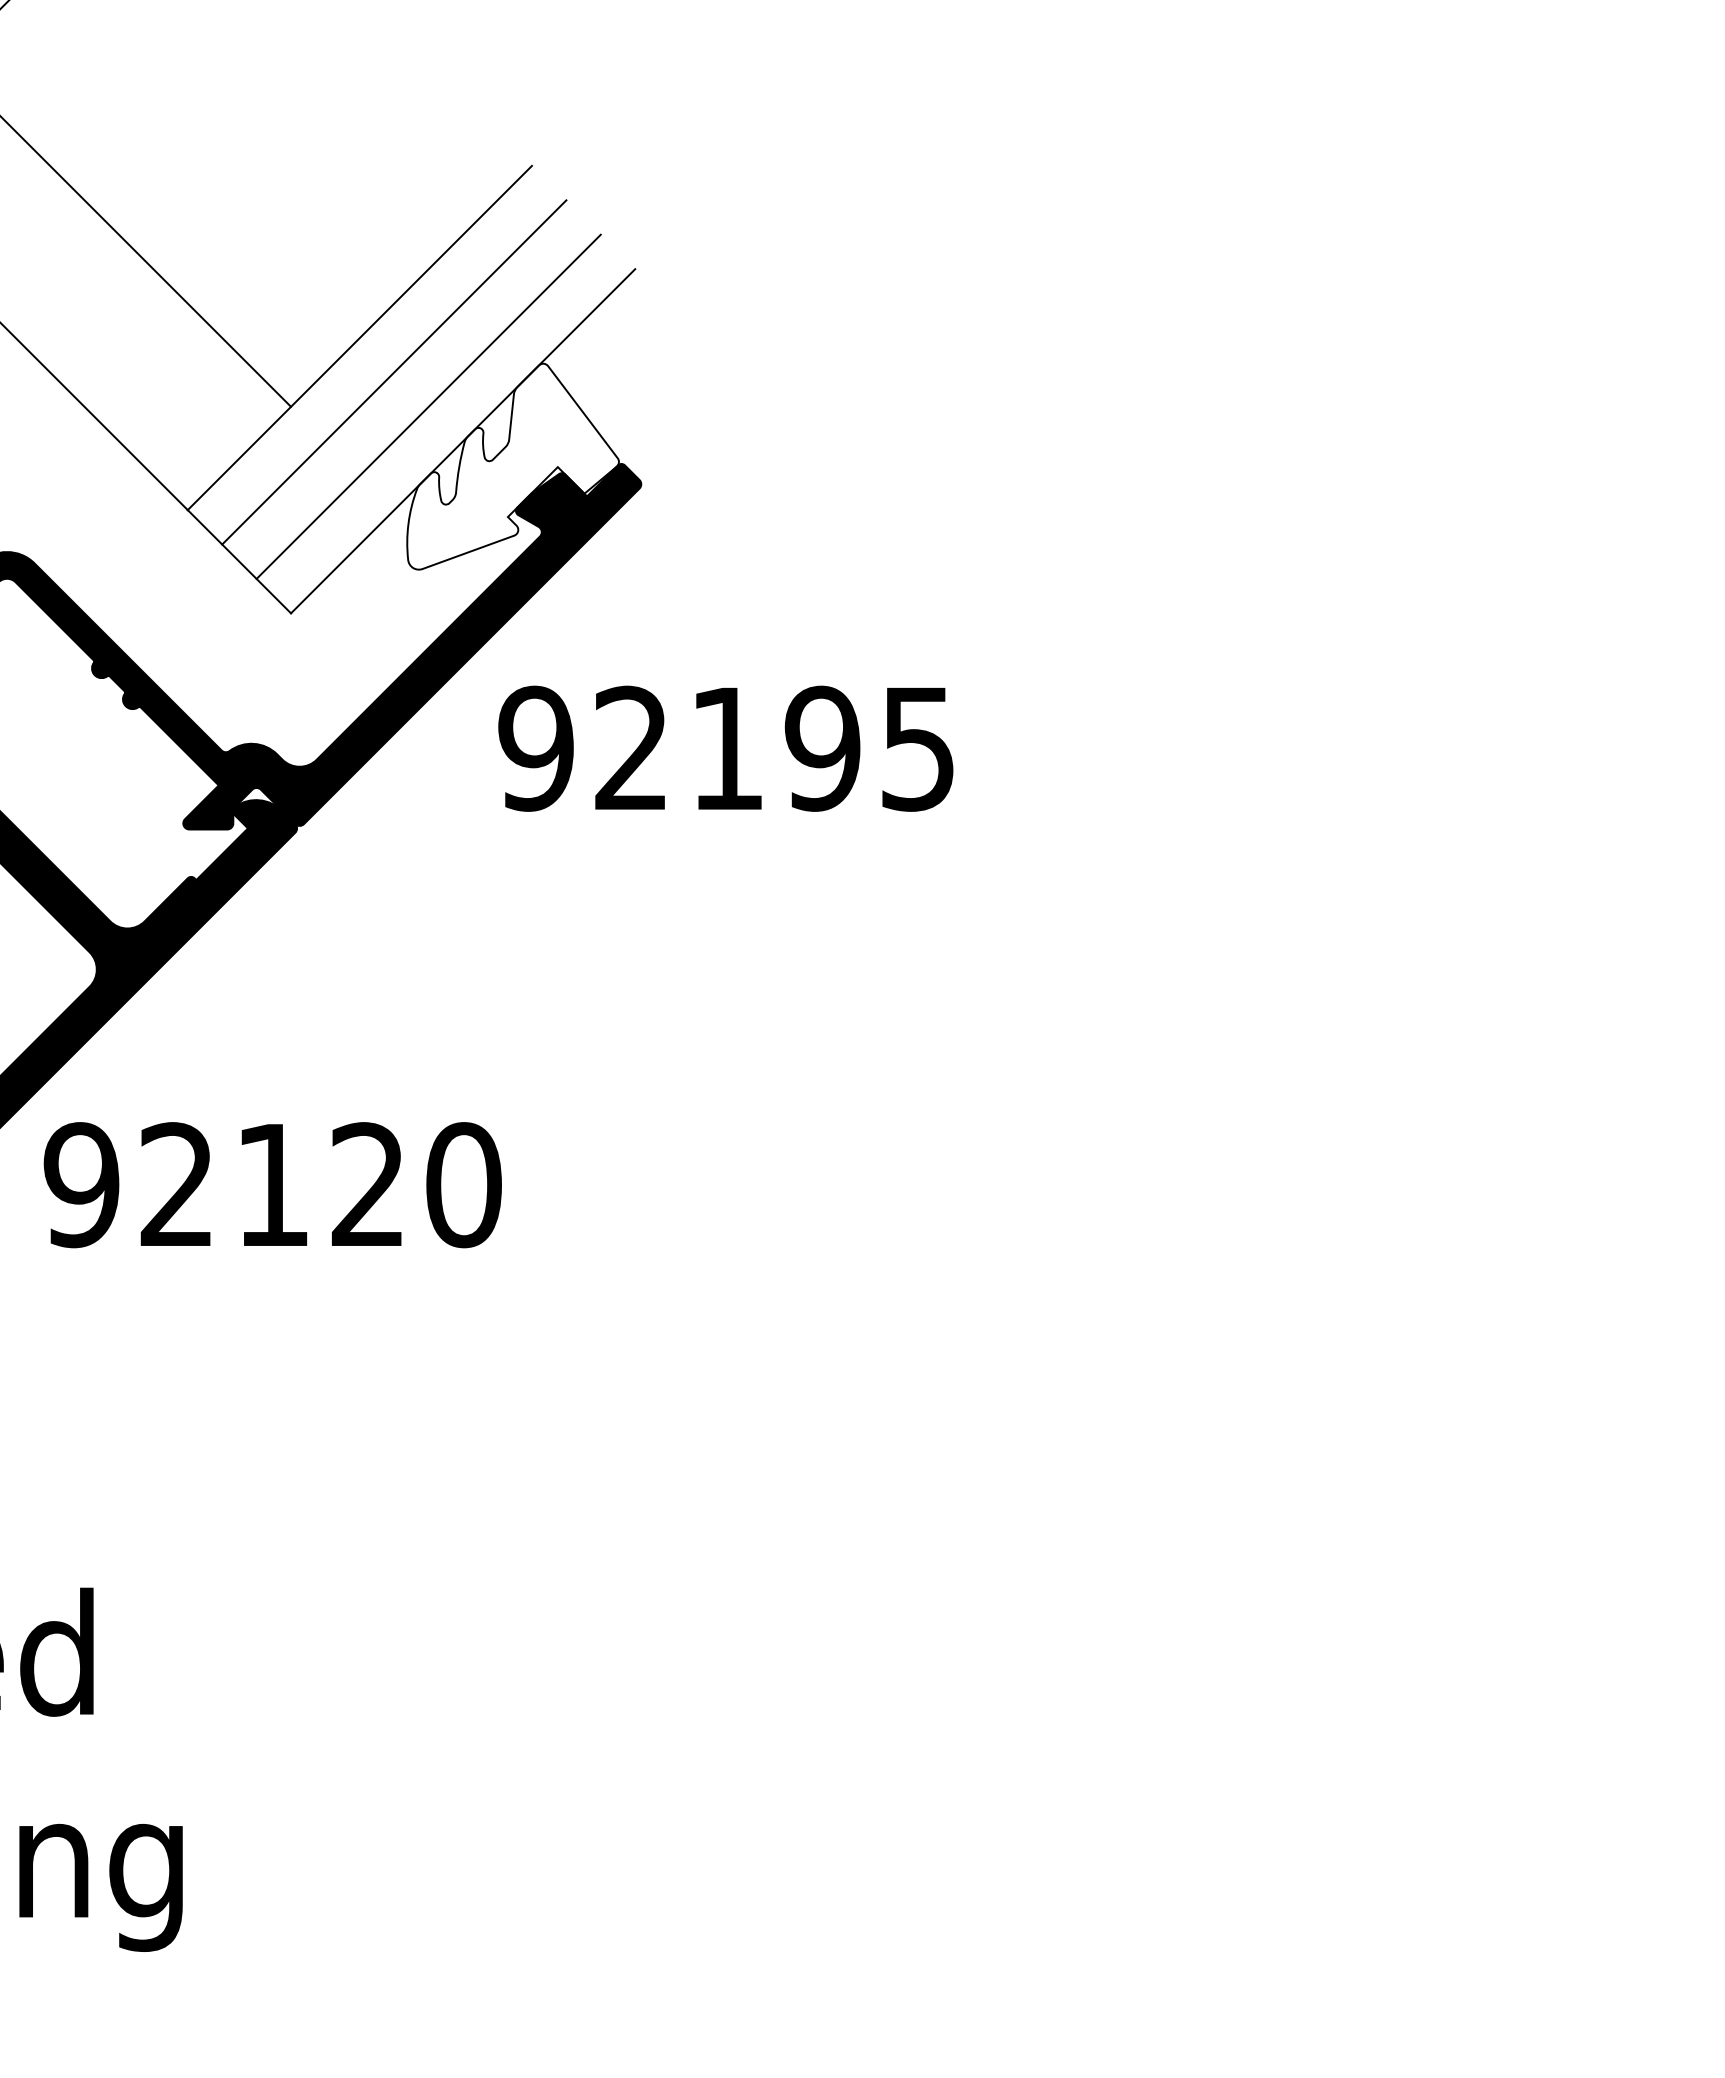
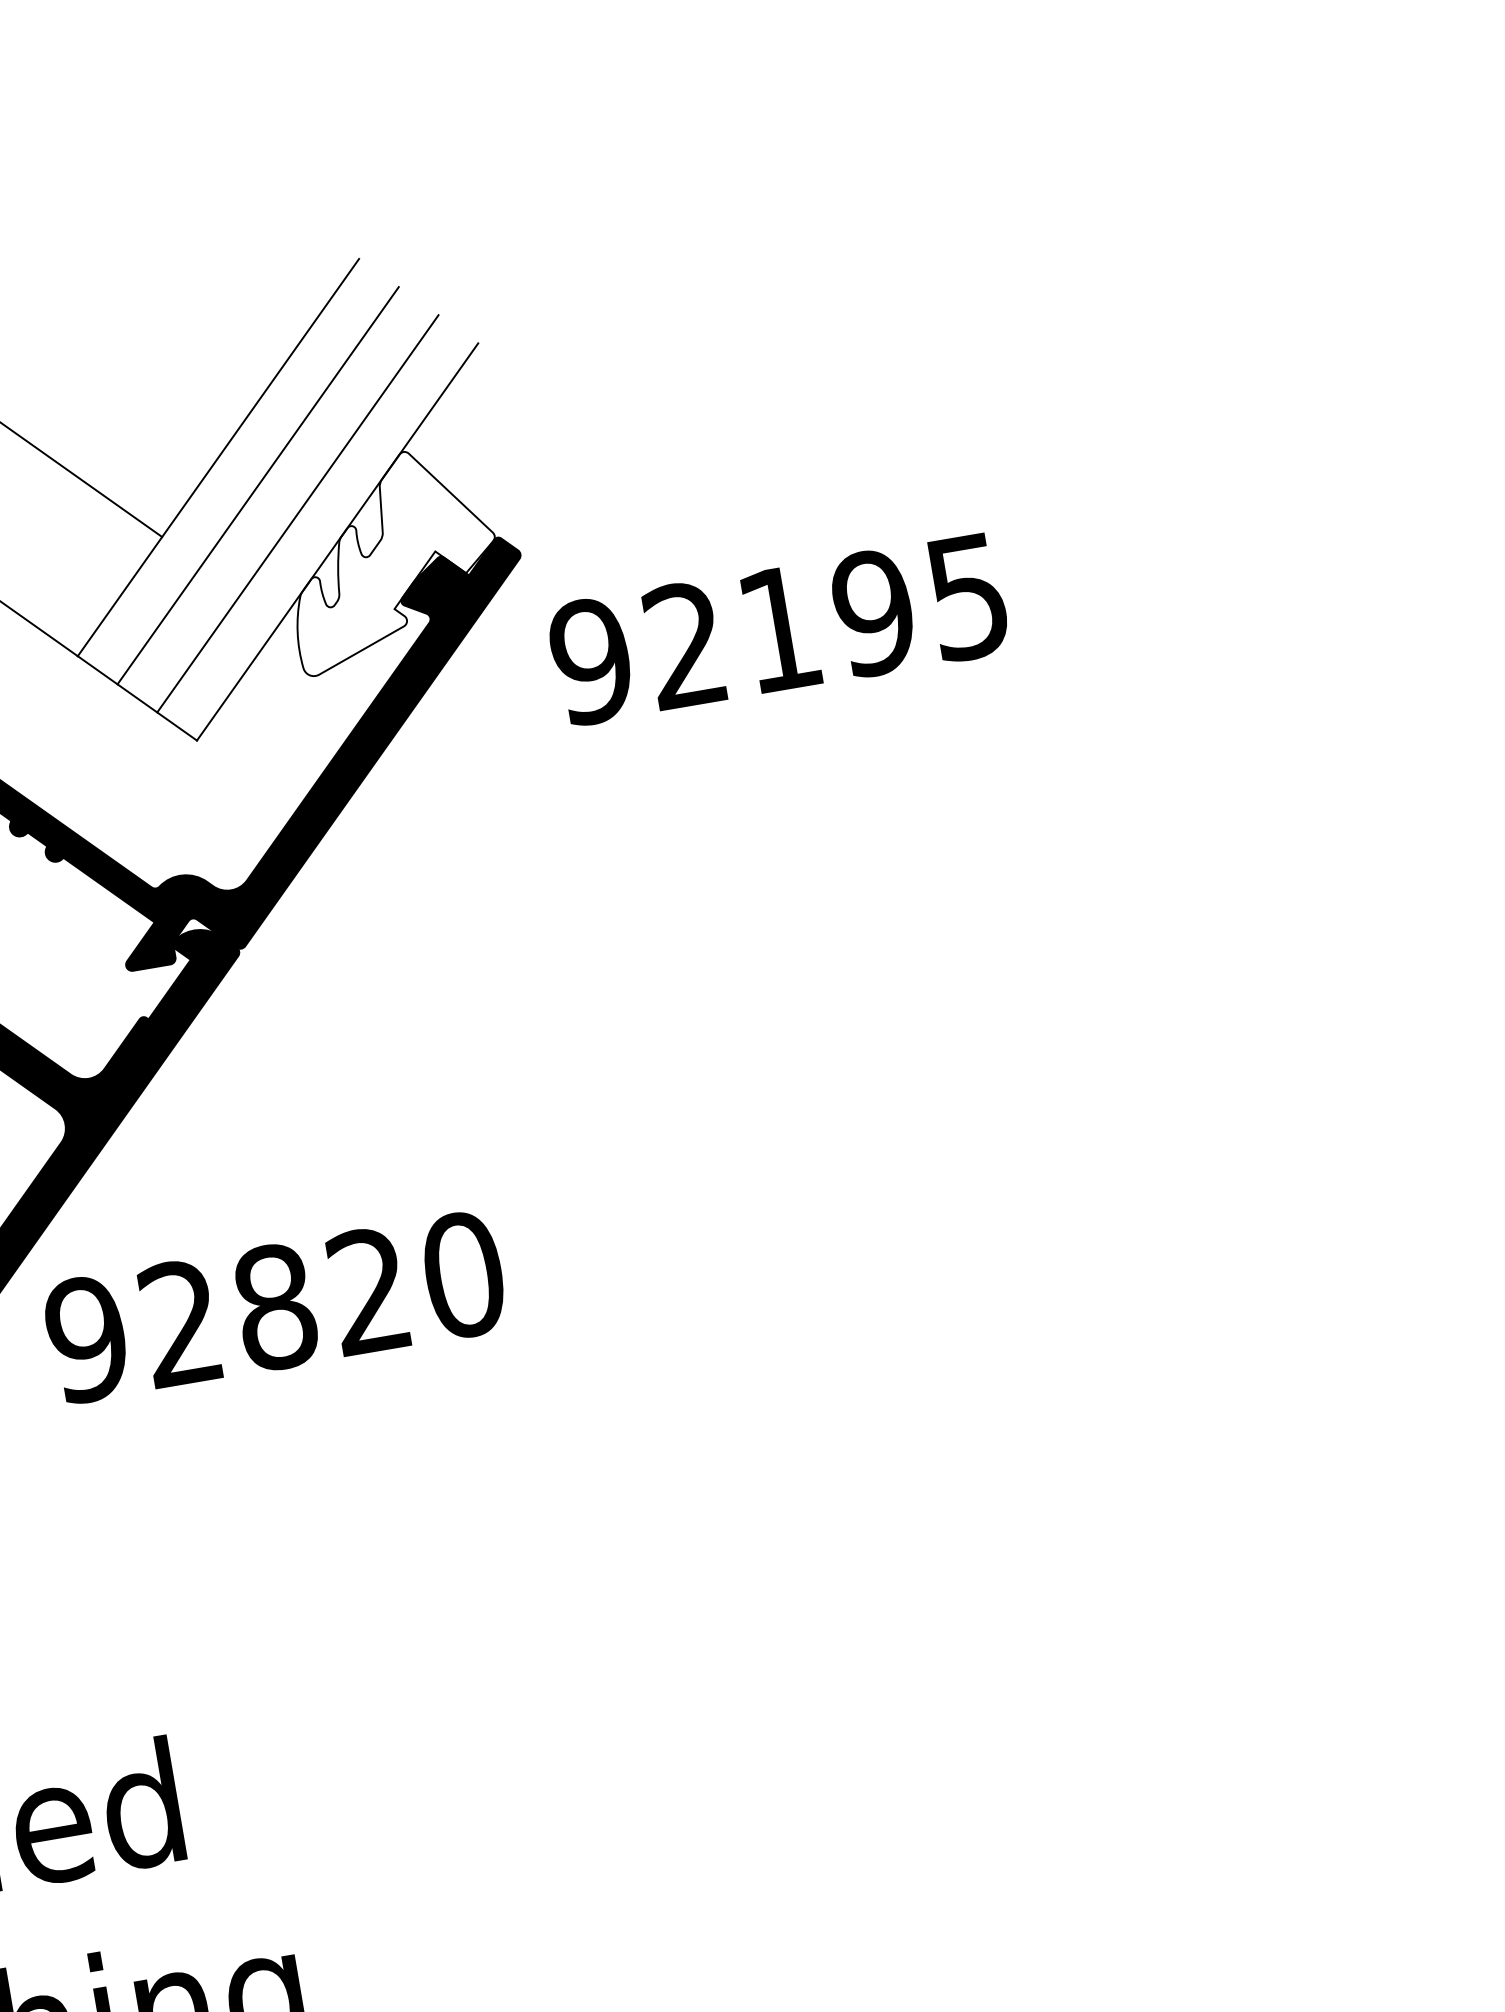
text: (725, 748) -> (777, 629), moved
text: (272, 1185) -> (275, 1307), 92120 -> 92820

